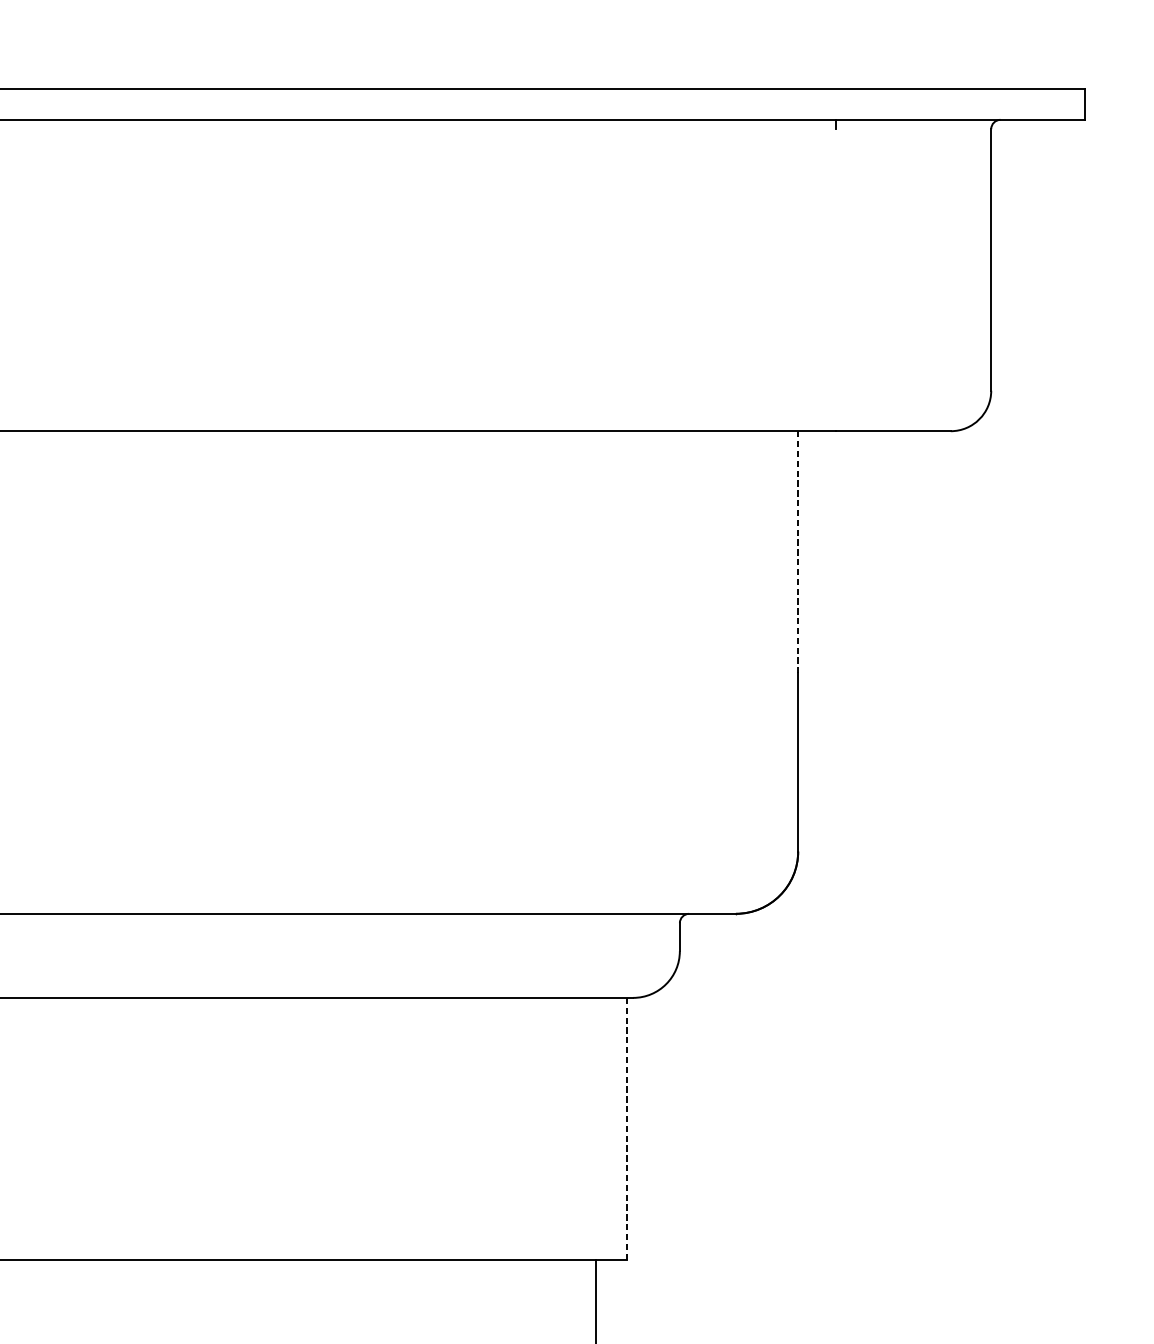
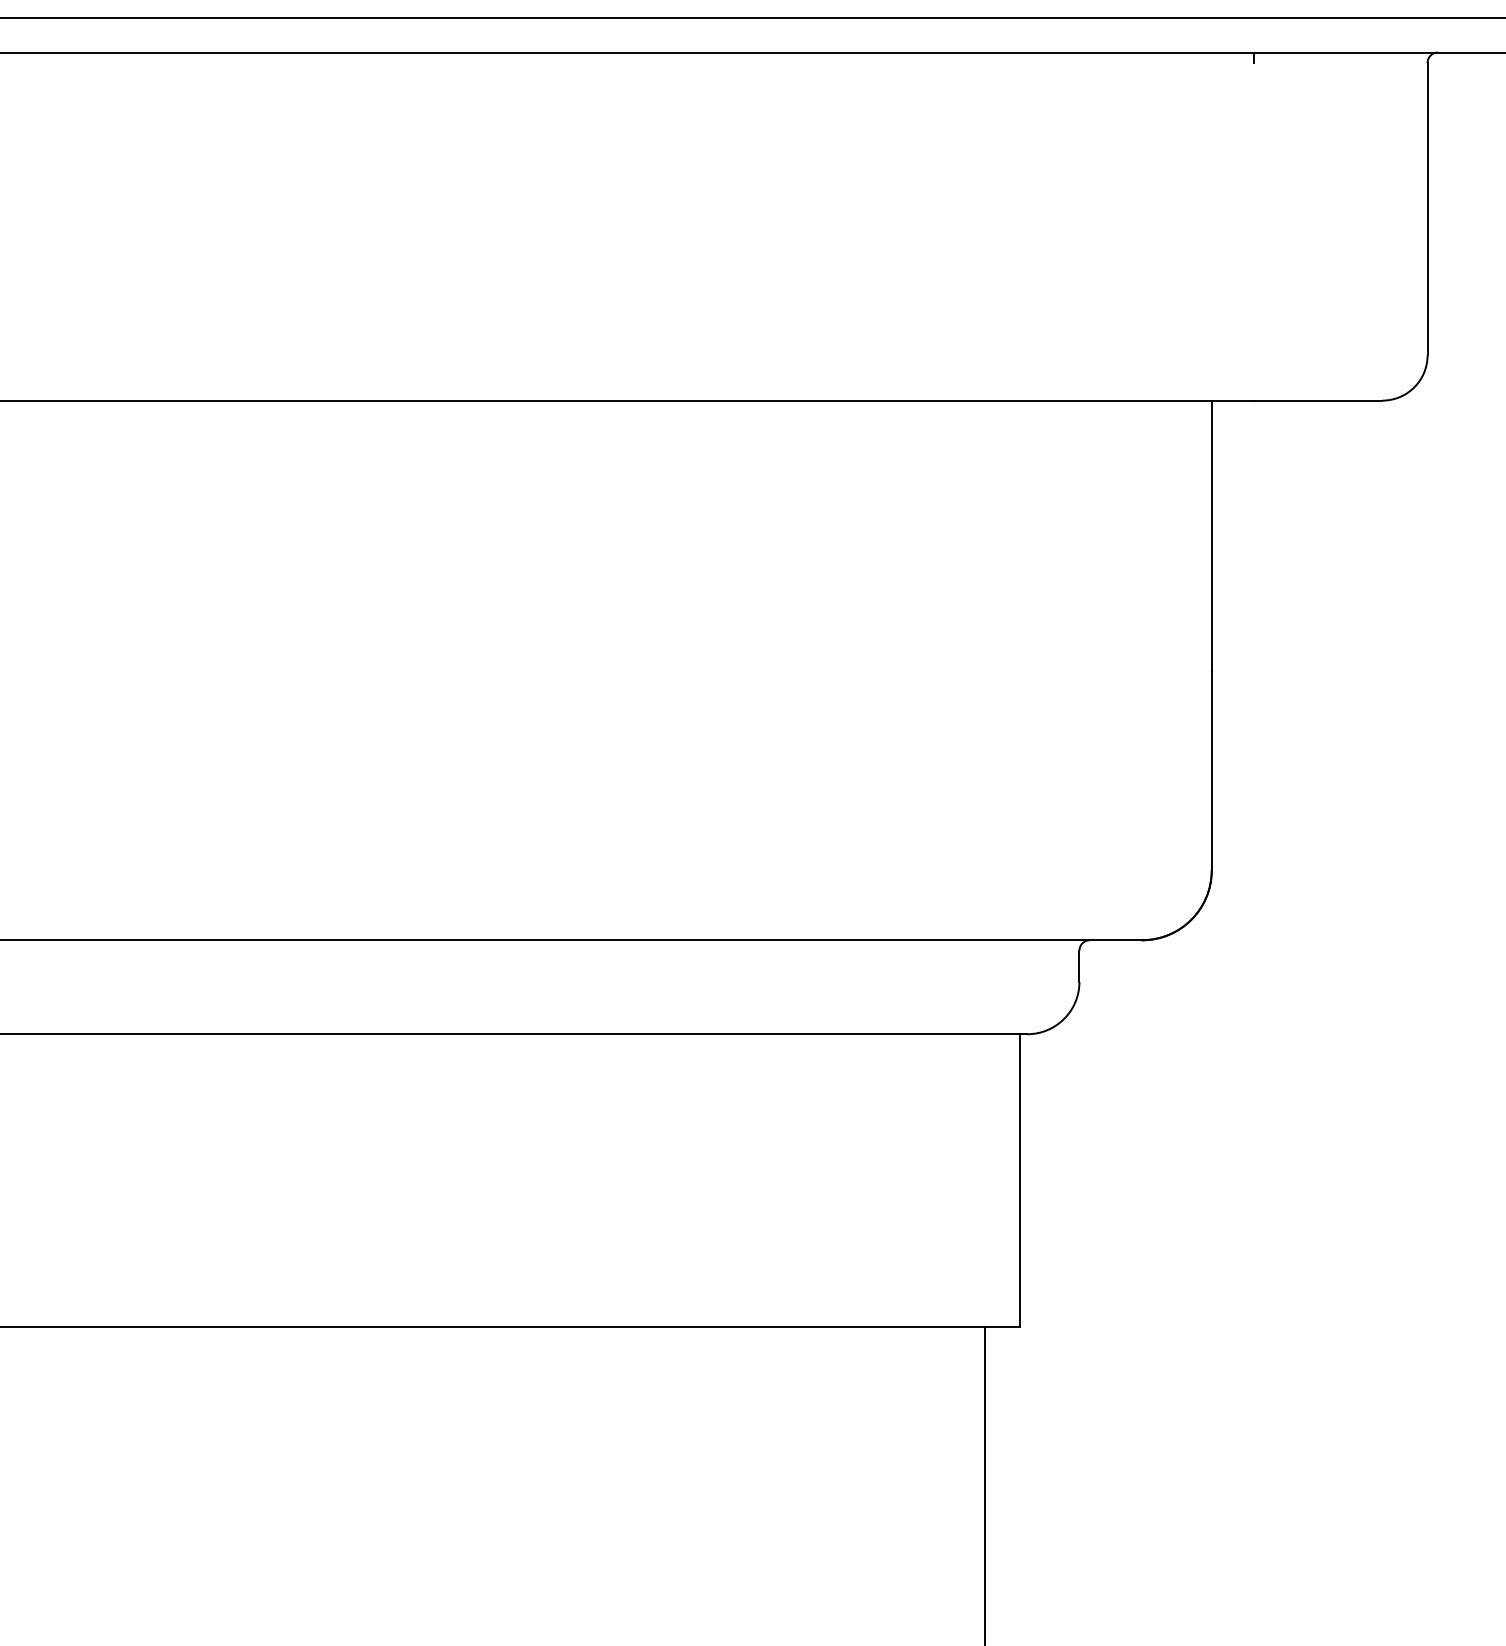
line: (797, 551) -> (1211, 535), dashed -> solid
line: (627, 1128) -> (1020, 1180), dashed -> solid

